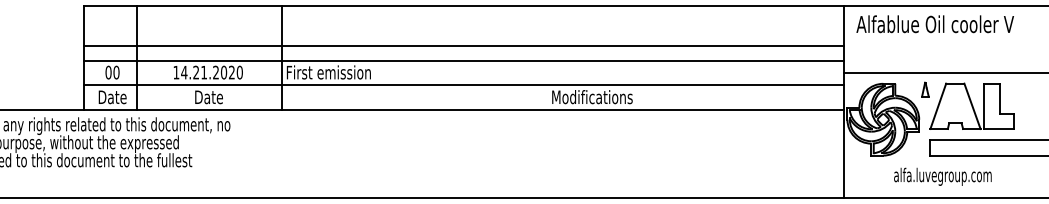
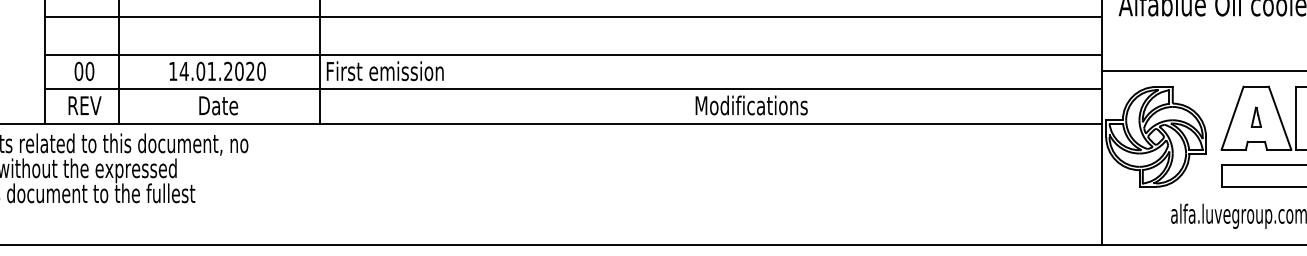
line: (464, 46) -> (573, 17), moved
text: (196, 72) -> (201, 71), 14.21.2020 -> 14.01.2020
part: (925, 89) -> (1256, 117), moved
text: (112, 97) -> (84, 106), Date -> REV

